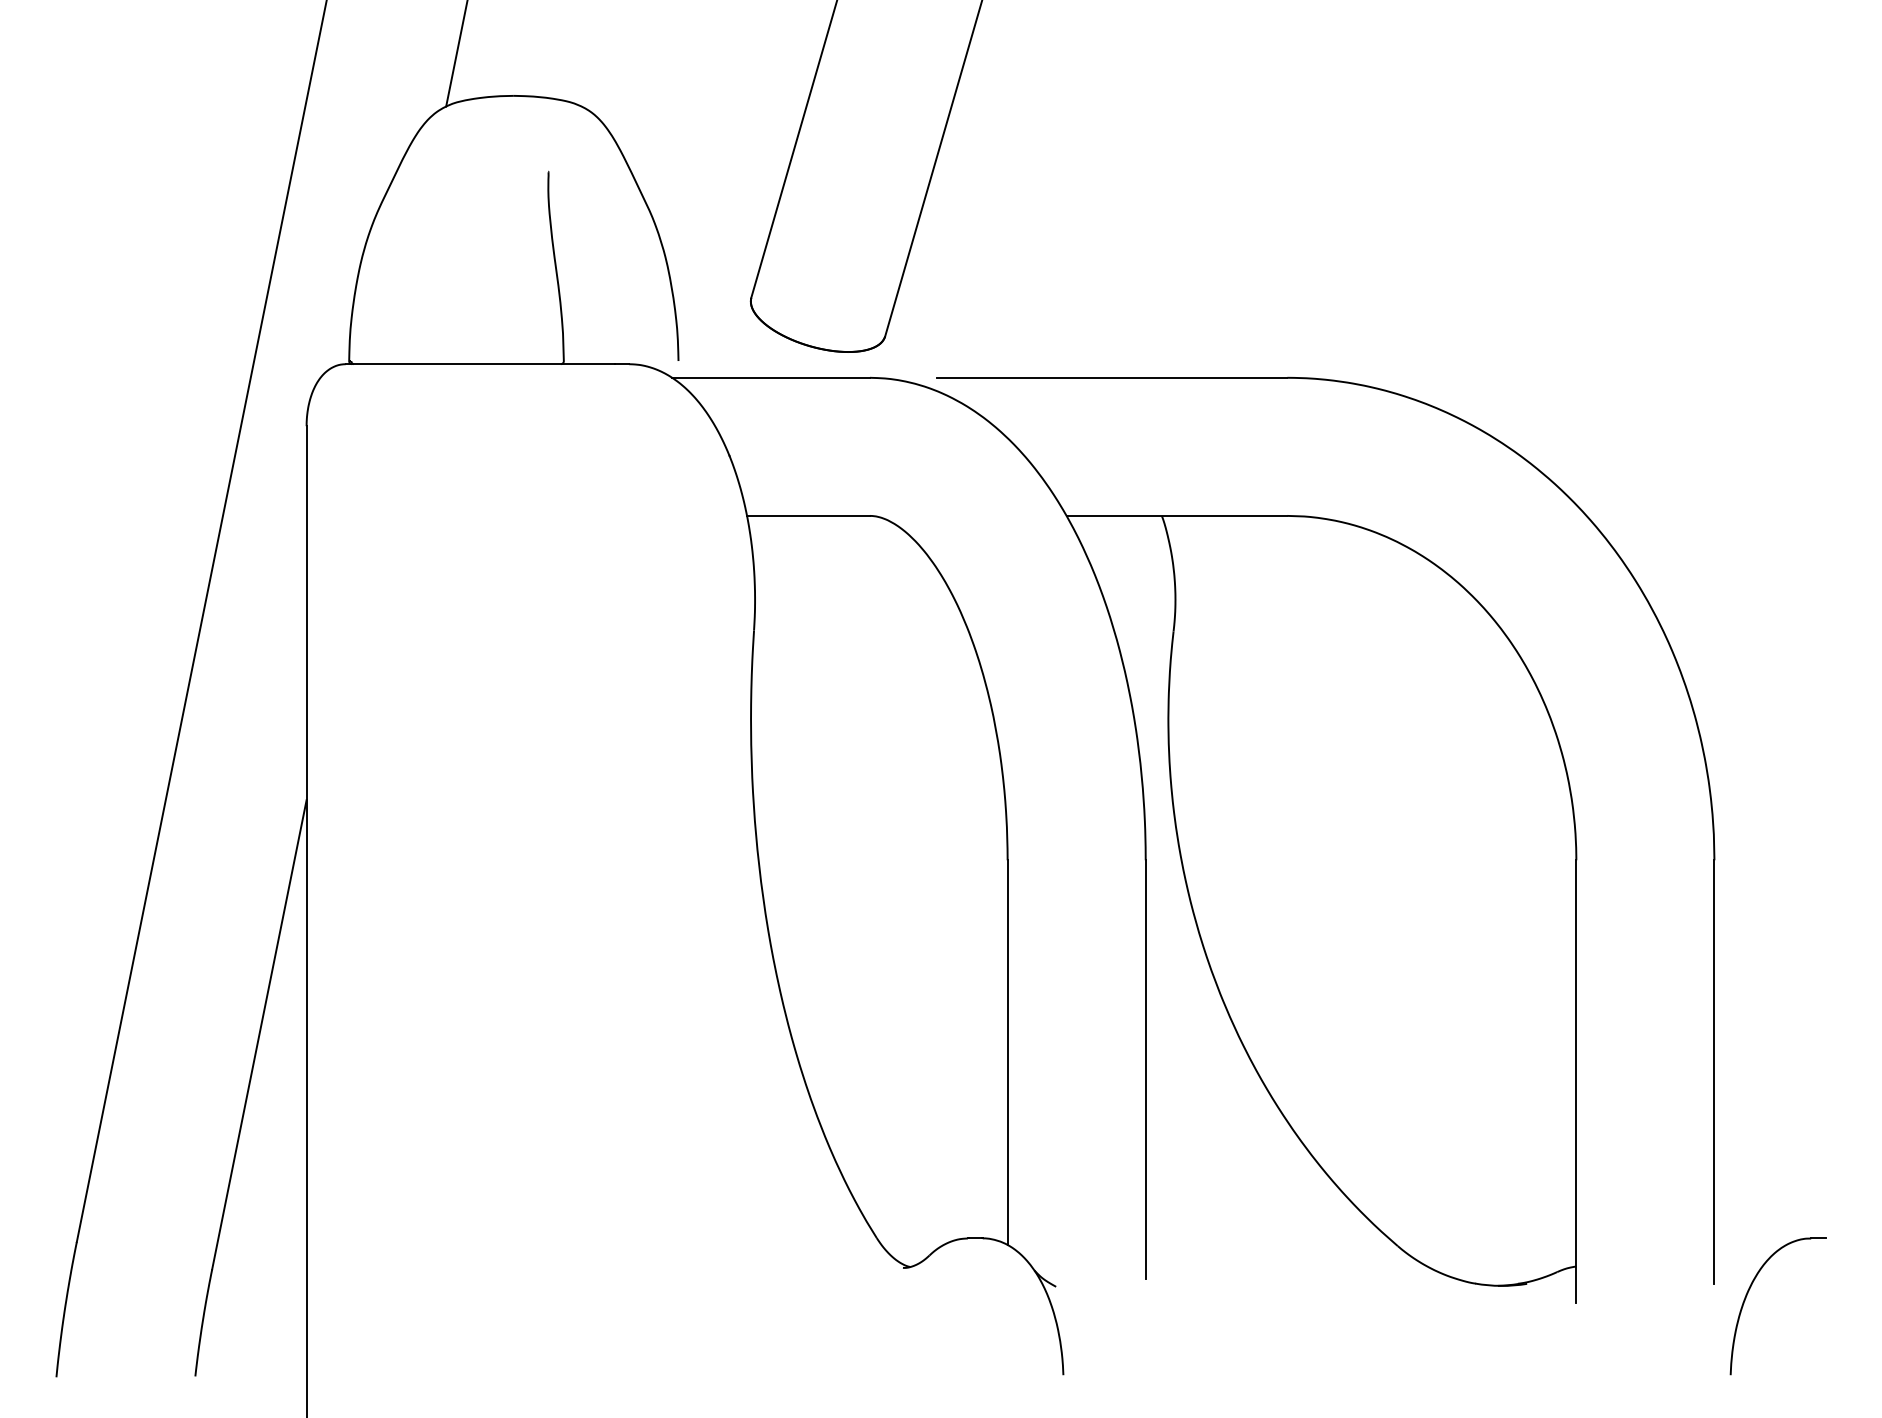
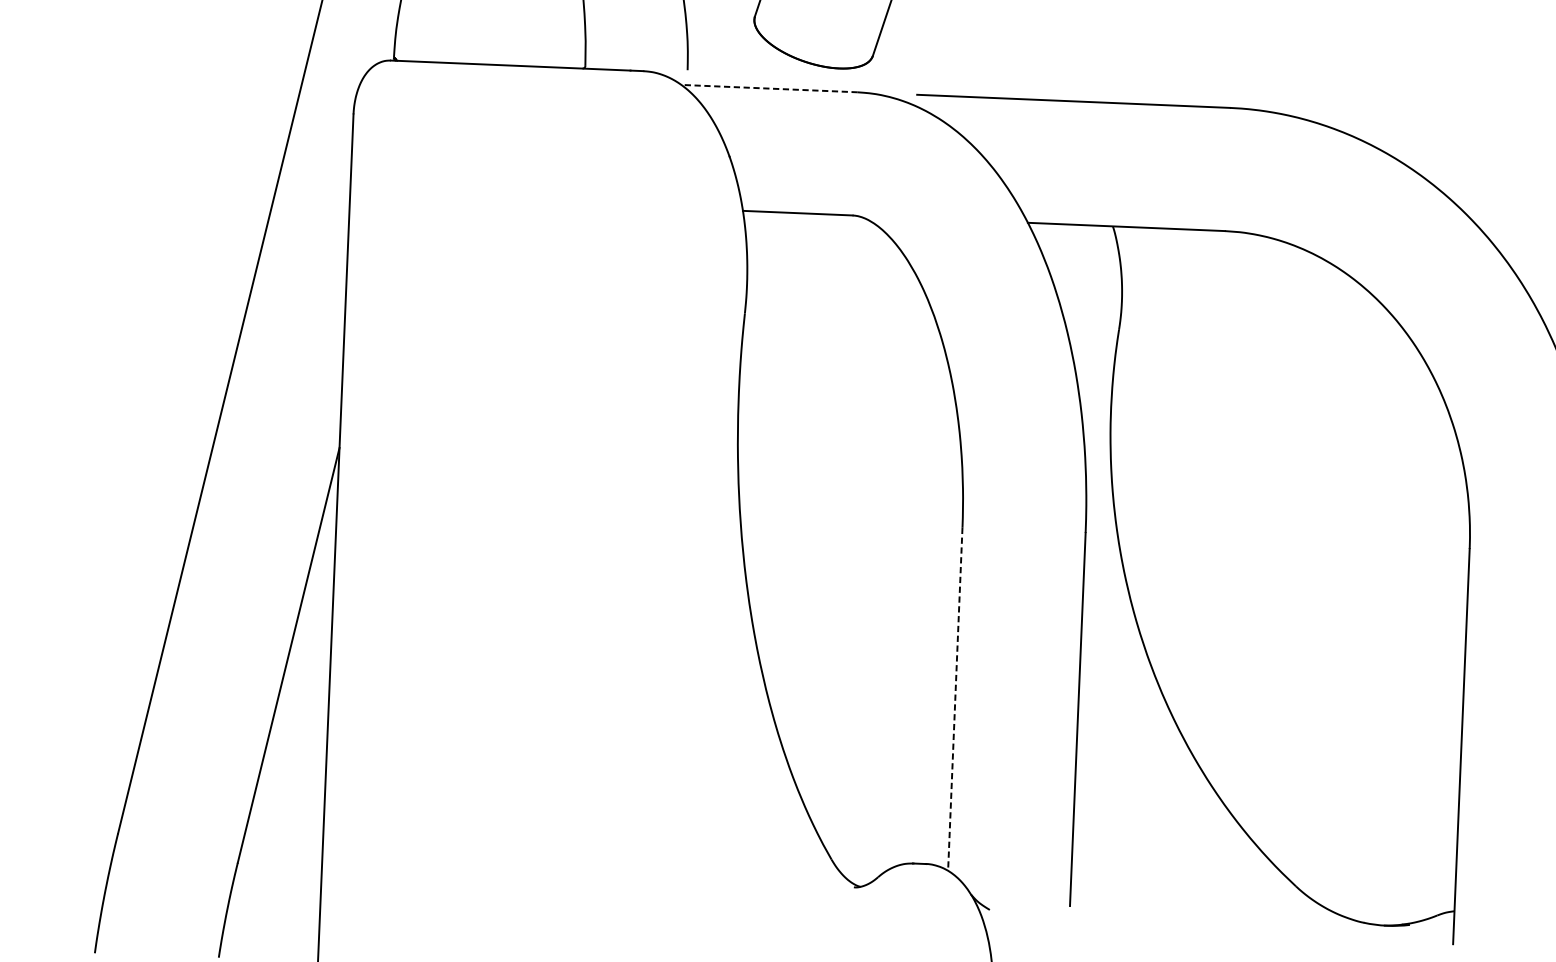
line: (770, 377) -> (769, 88), solid -> dashed
line: (1007, 1053) -> (955, 700), solid -> dashed

